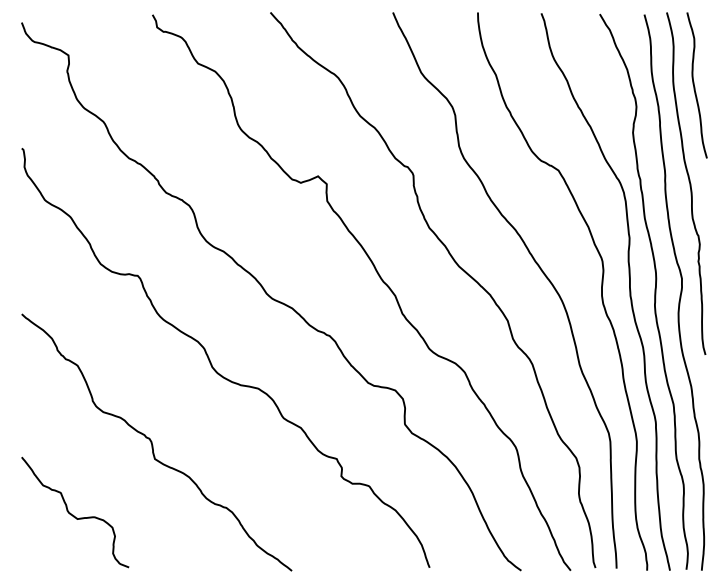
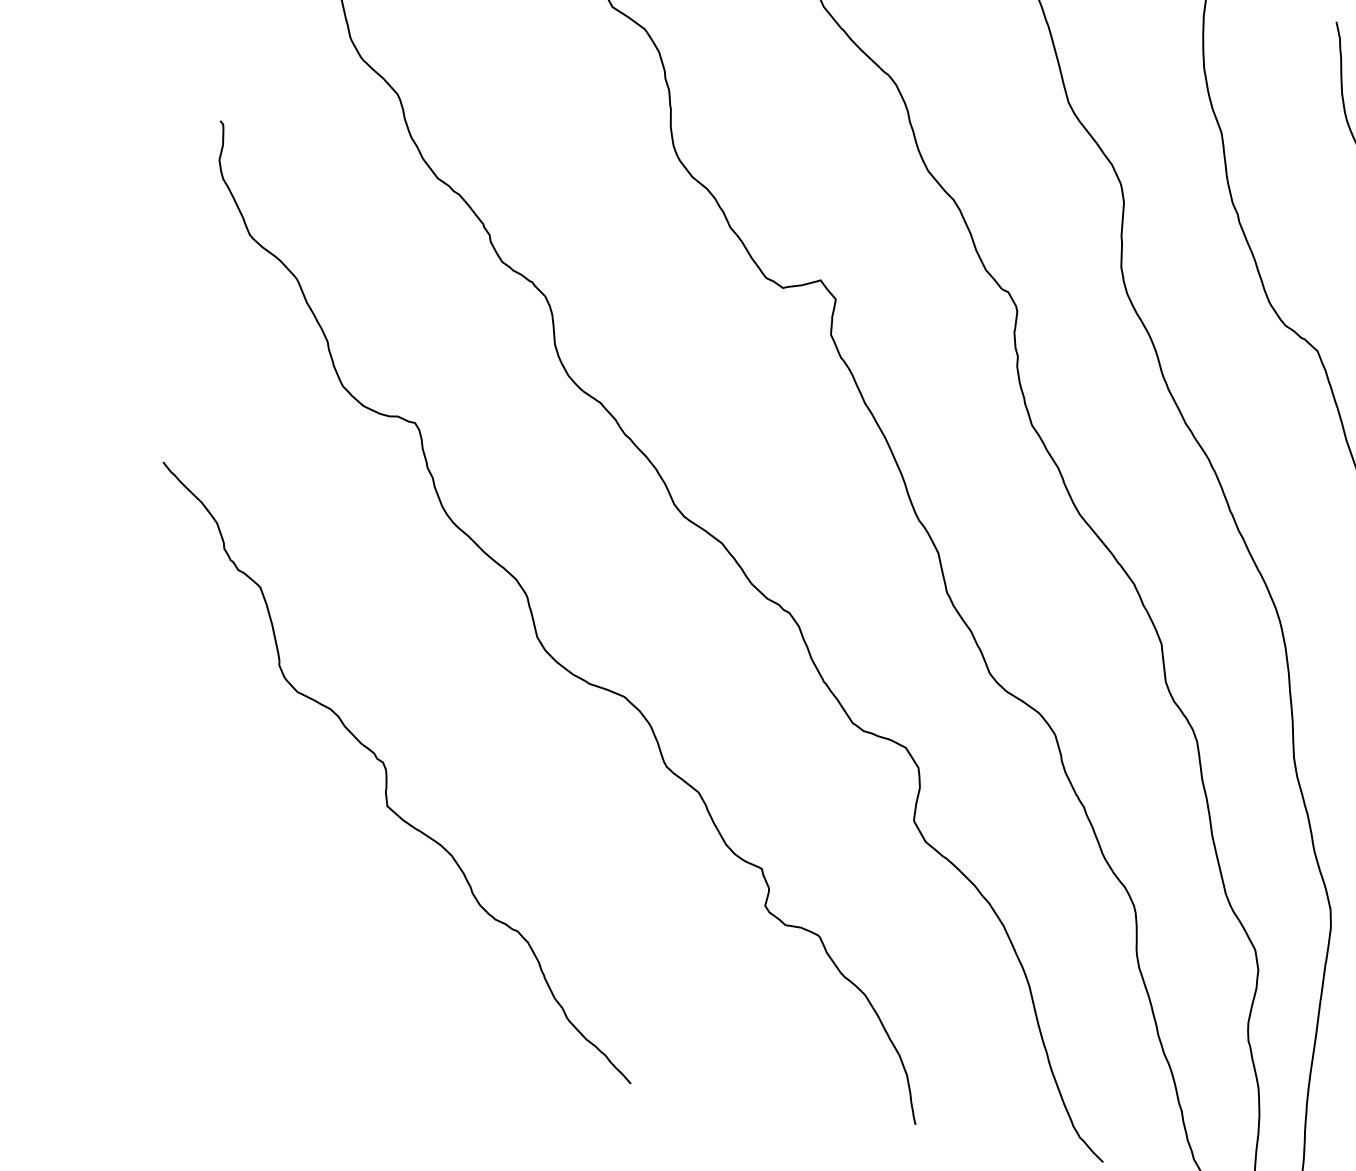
curve: (74, 515) -> (202, 894), removed

